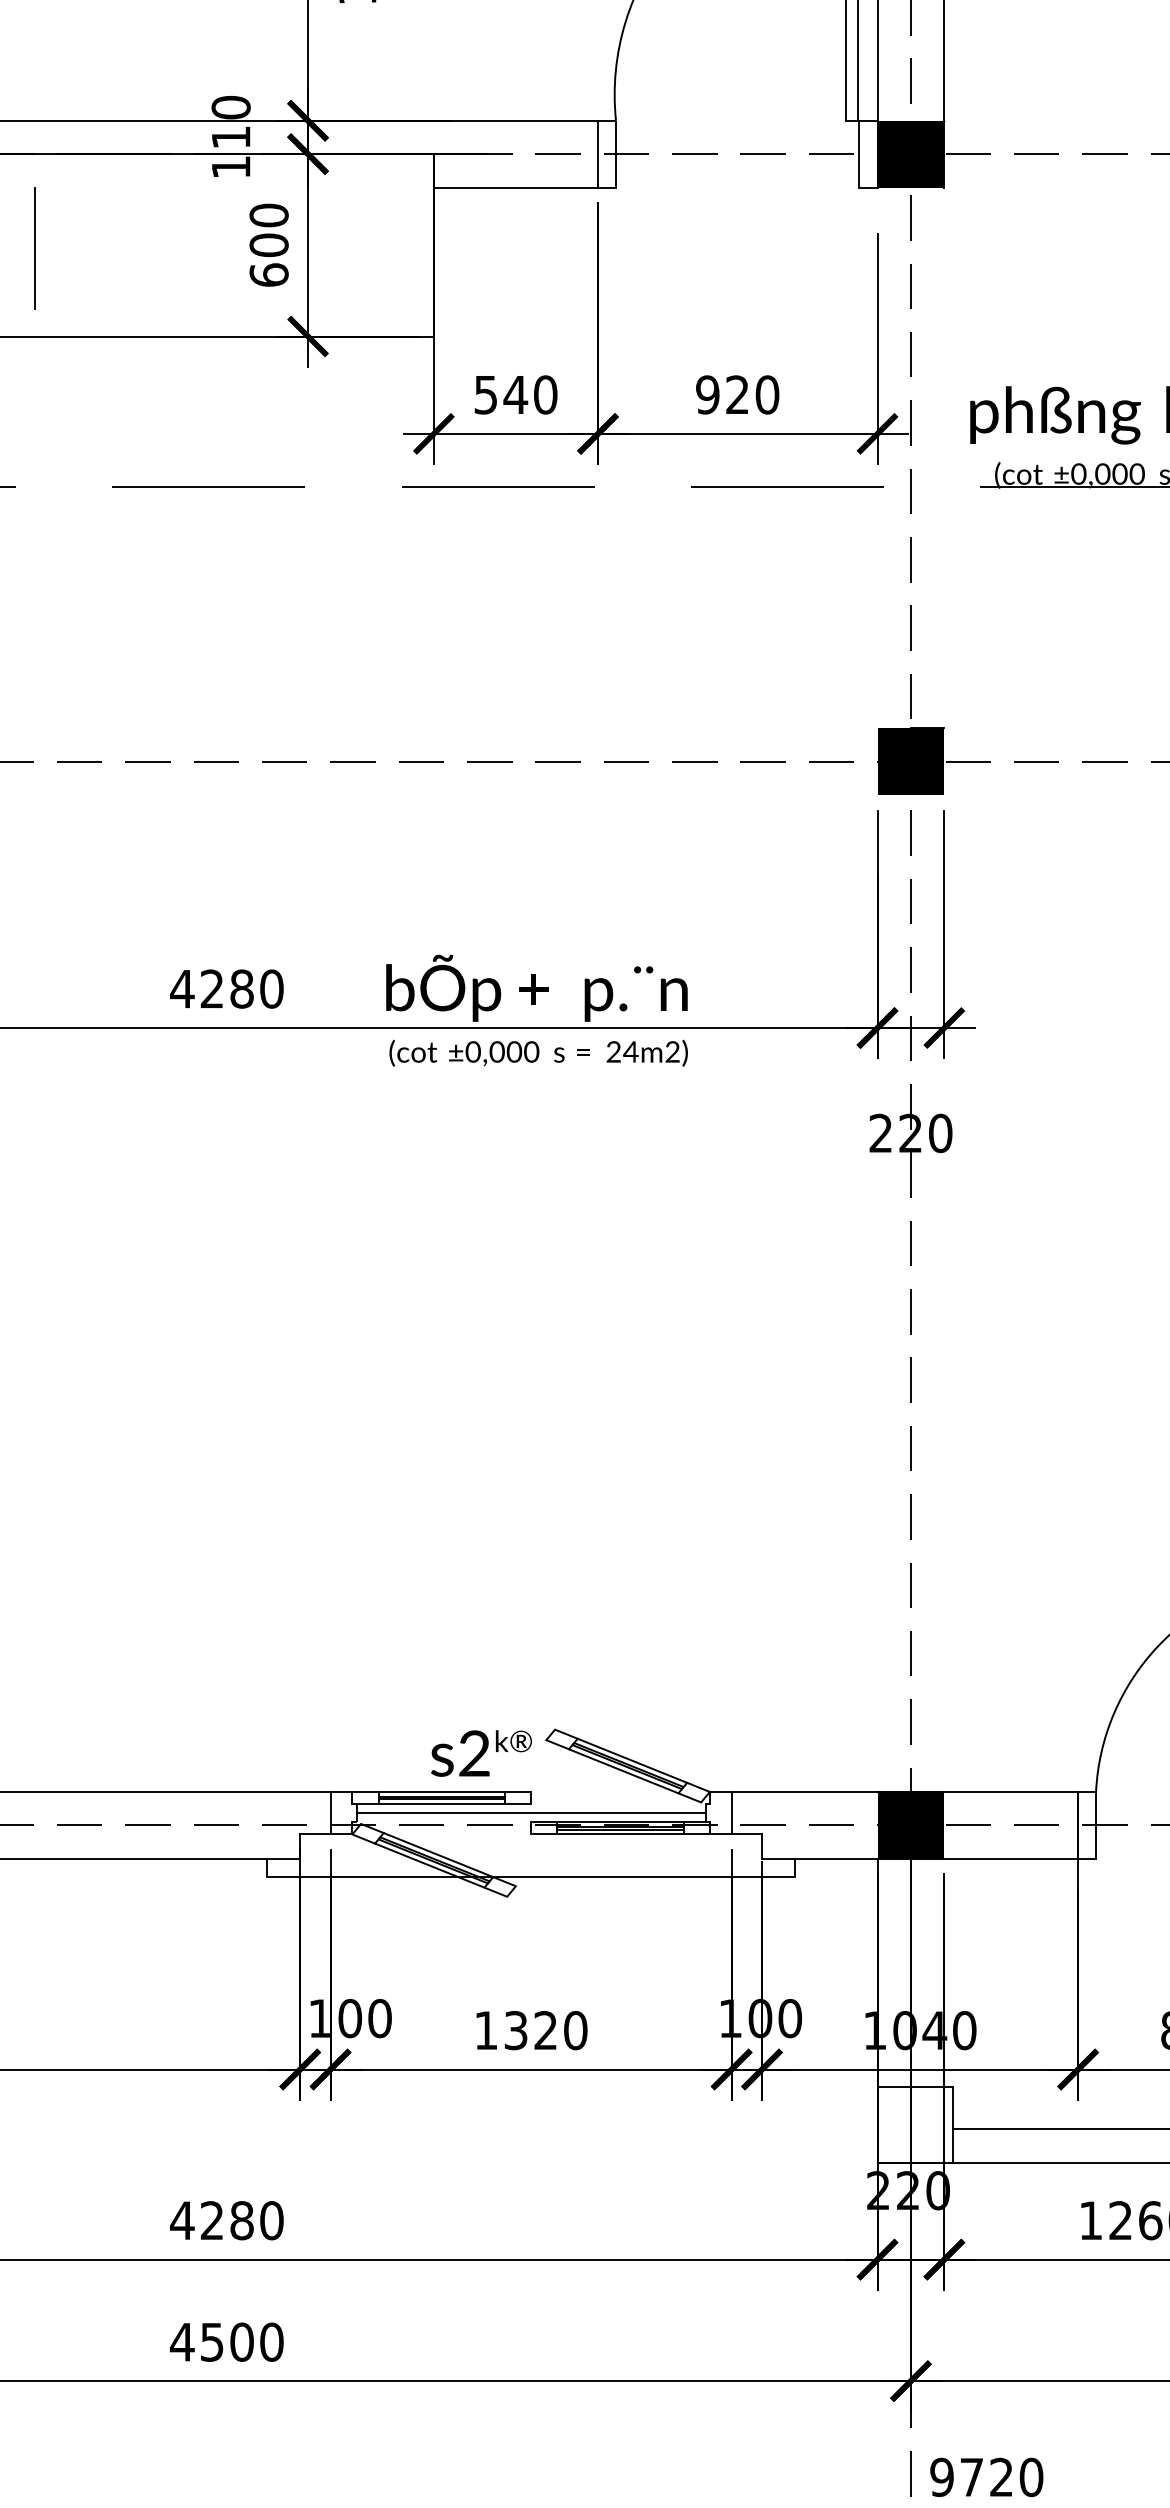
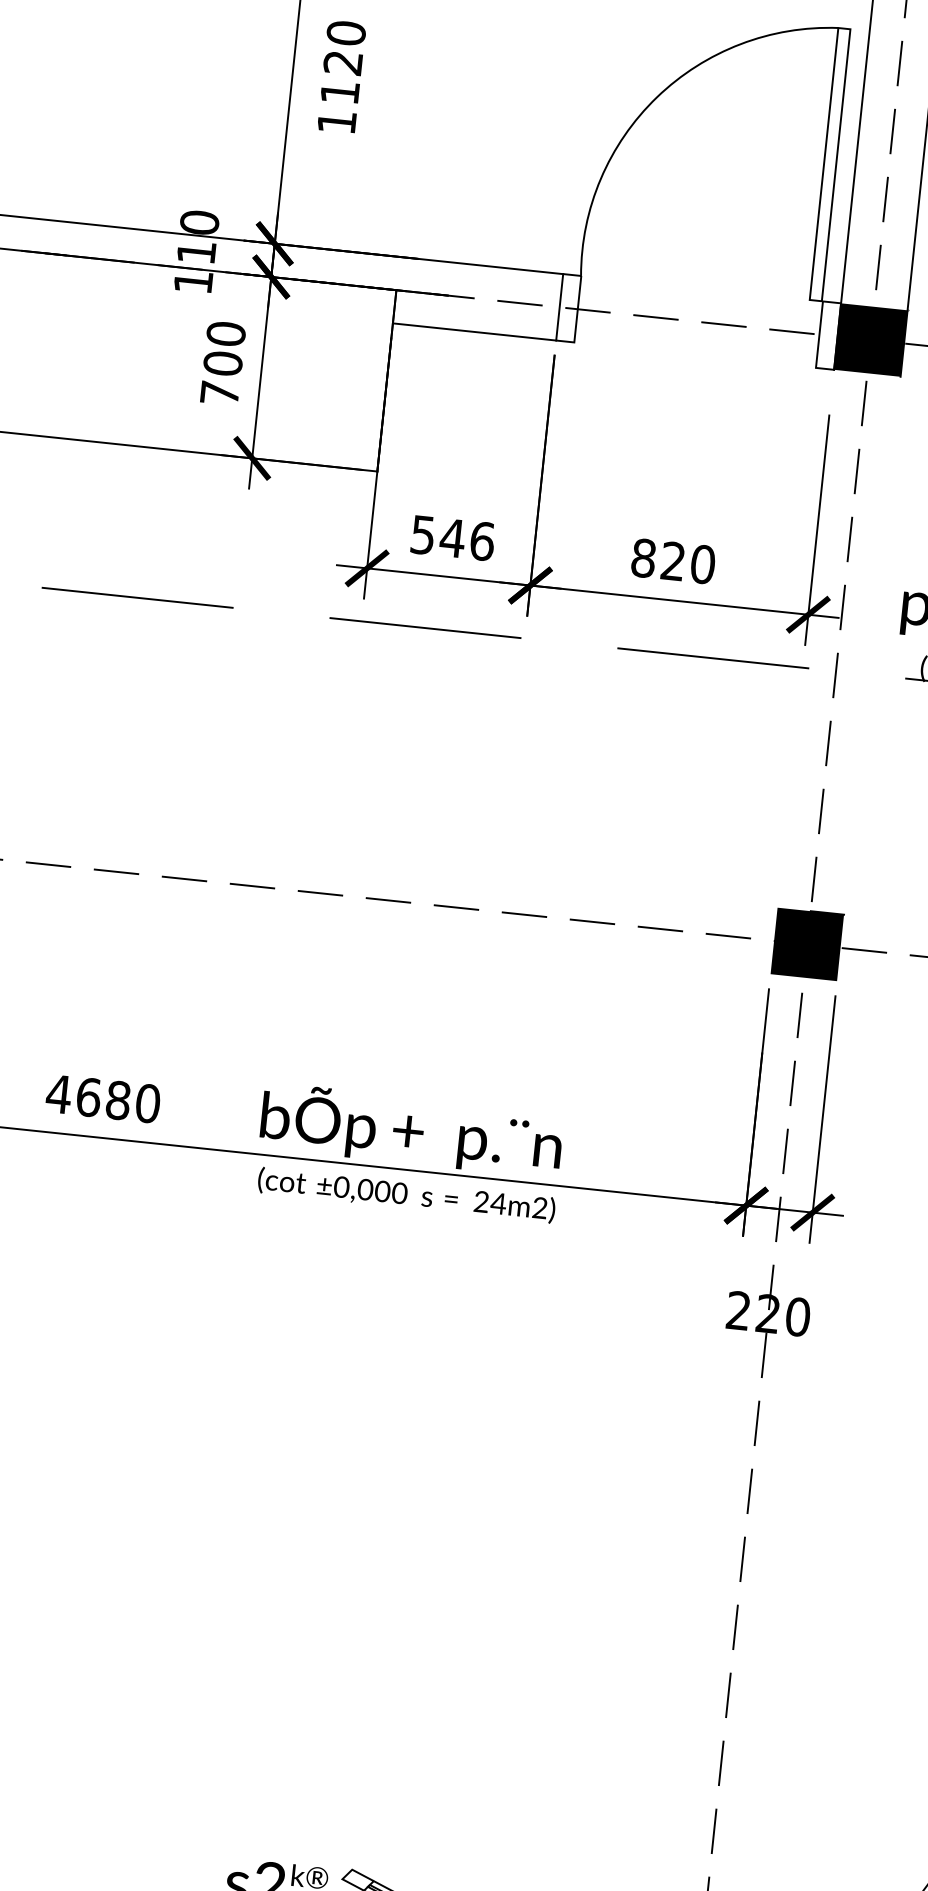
text: (268, 274) -> (219, 392), 600 -> 700
text: (545, 394) -> (482, 540), 540 -> 546
text: (707, 394) -> (643, 557), 920 -> 820
text: (212, 988) -> (89, 1096), 4280 -> 4680

